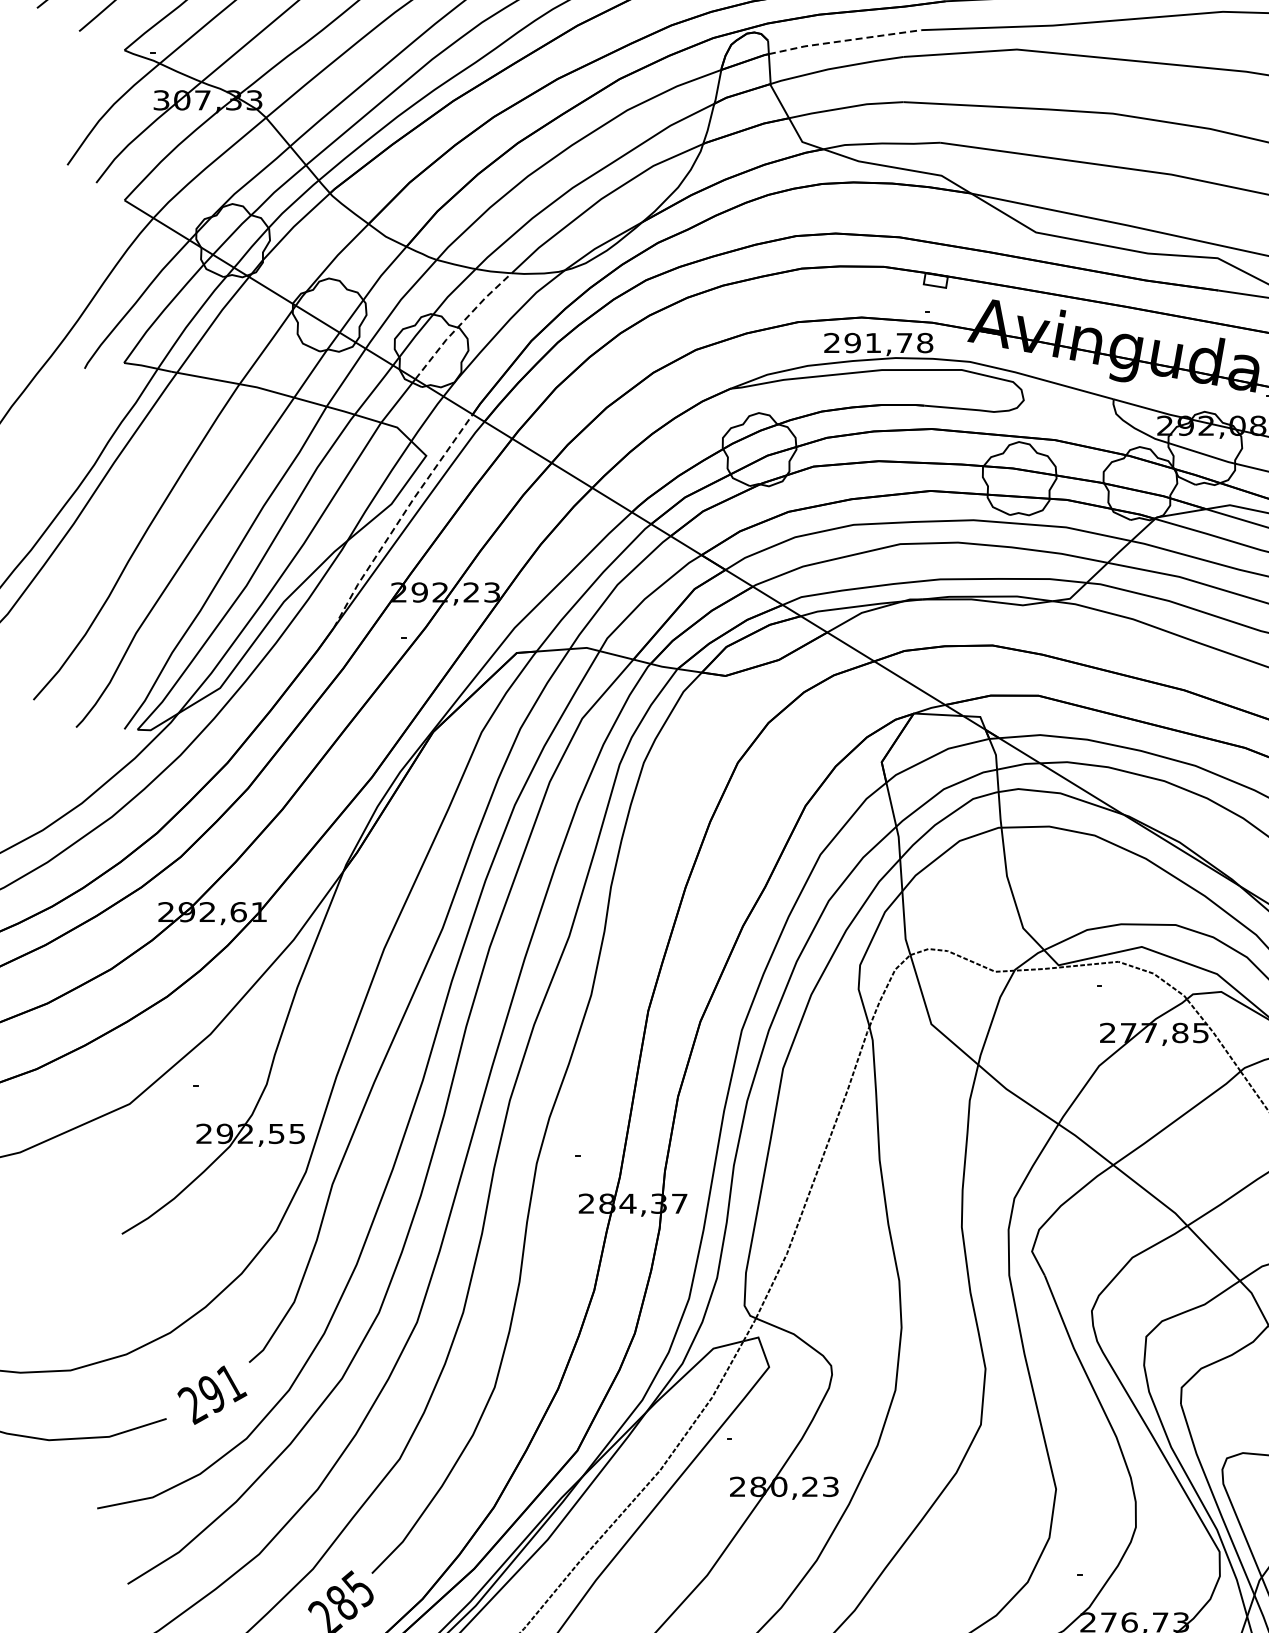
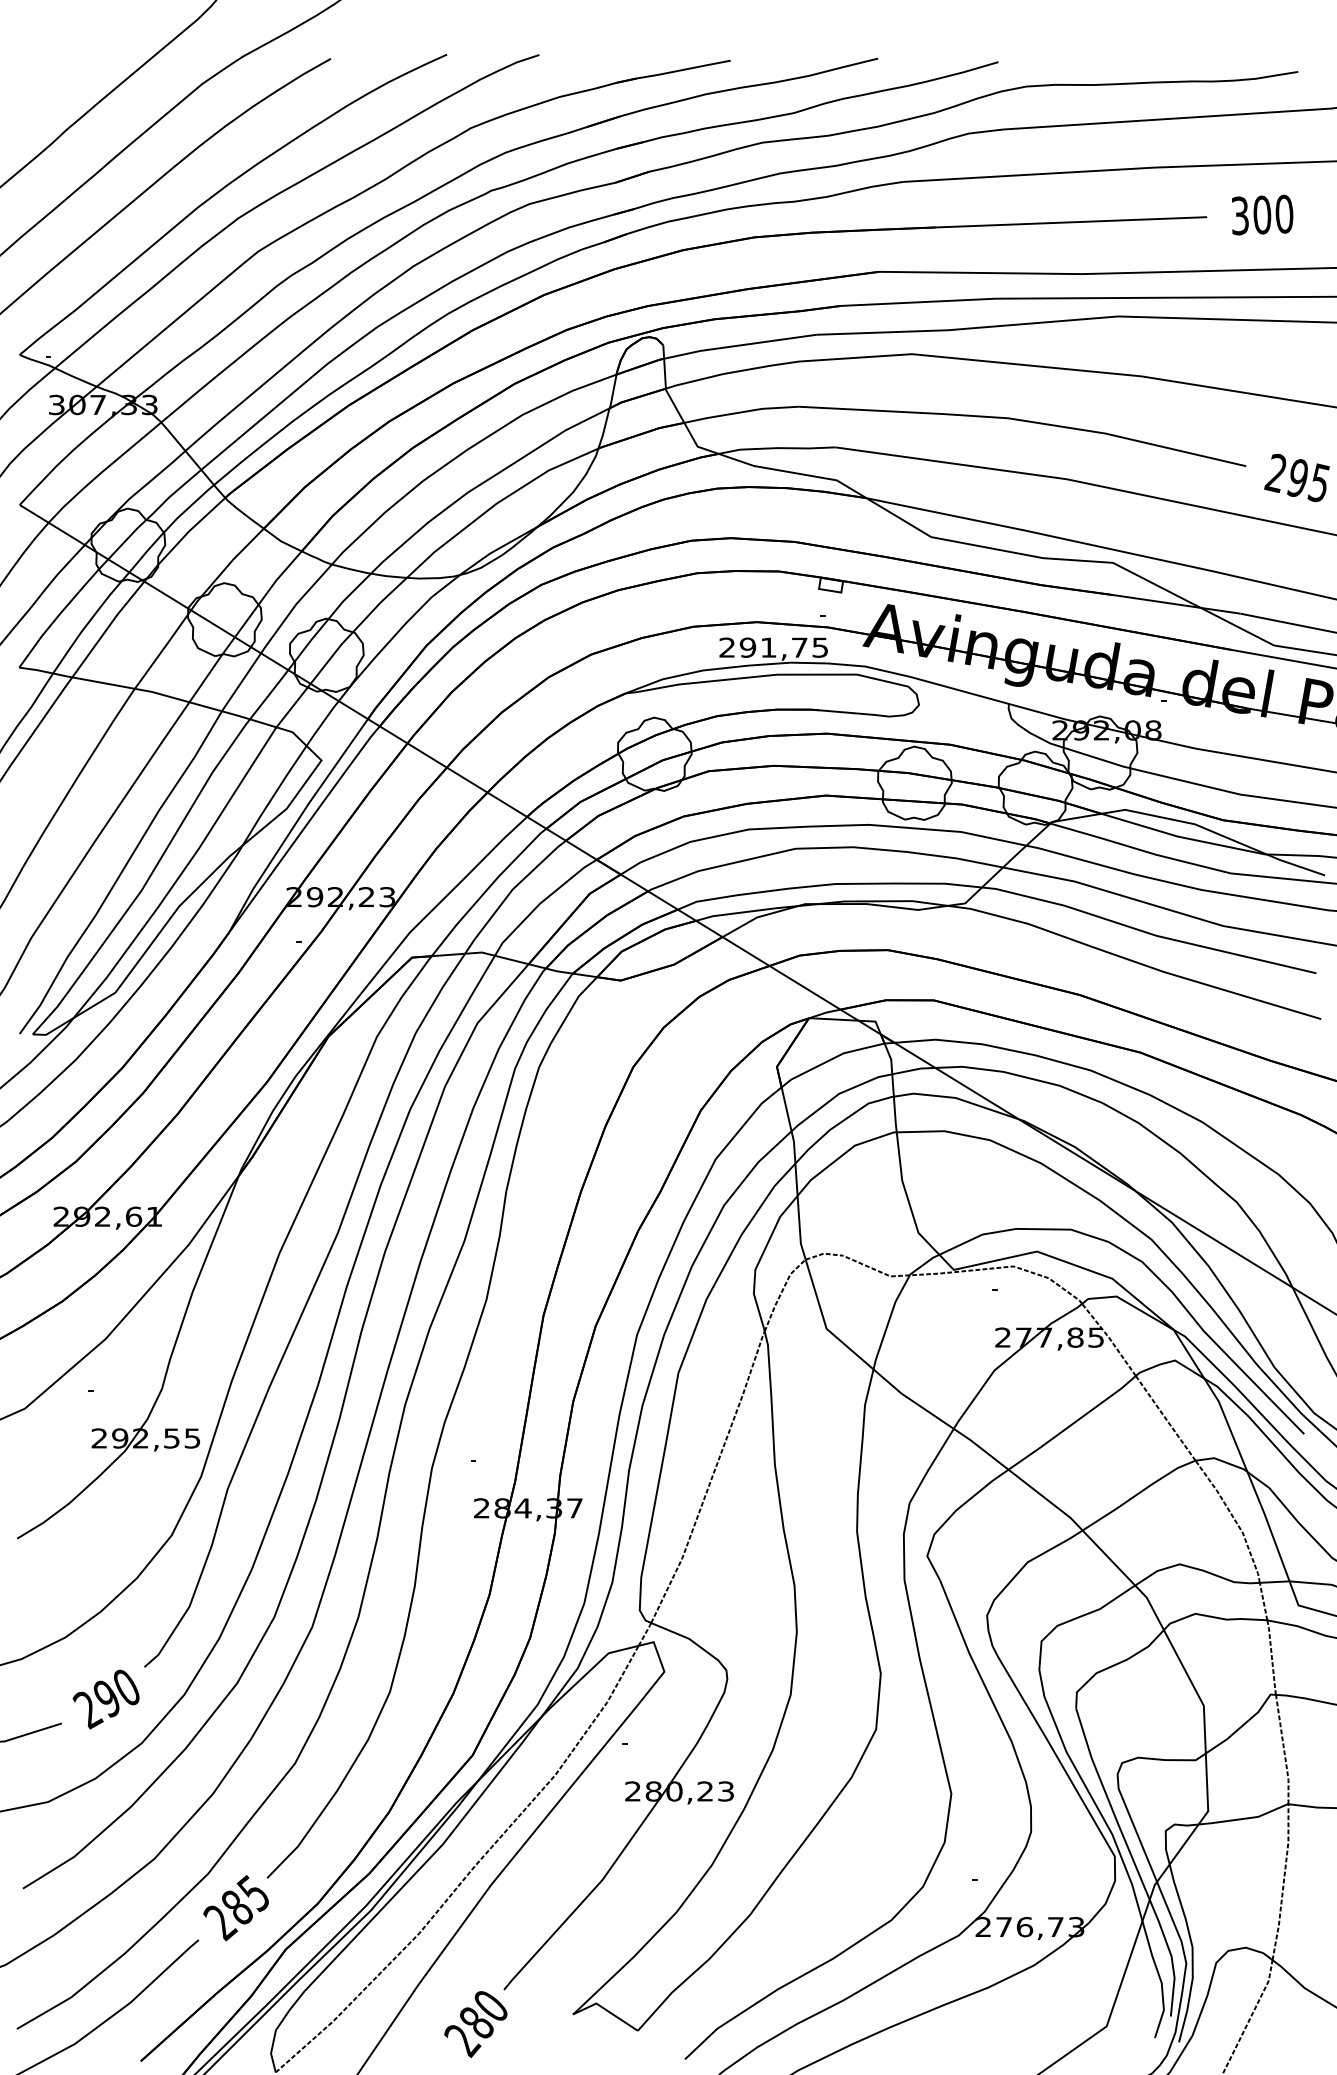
line: (844, 40) -> (739, 345), dashed -> solid
line: (461, 323) -> (356, 628), dashed -> solid
text: (925, 342) -> (820, 647), 291,78 -> 291,75
line: (400, 518) -> (295, 823), dashed -> solid
text: (232, 1382) -> (127, 1687), 291 -> 290

